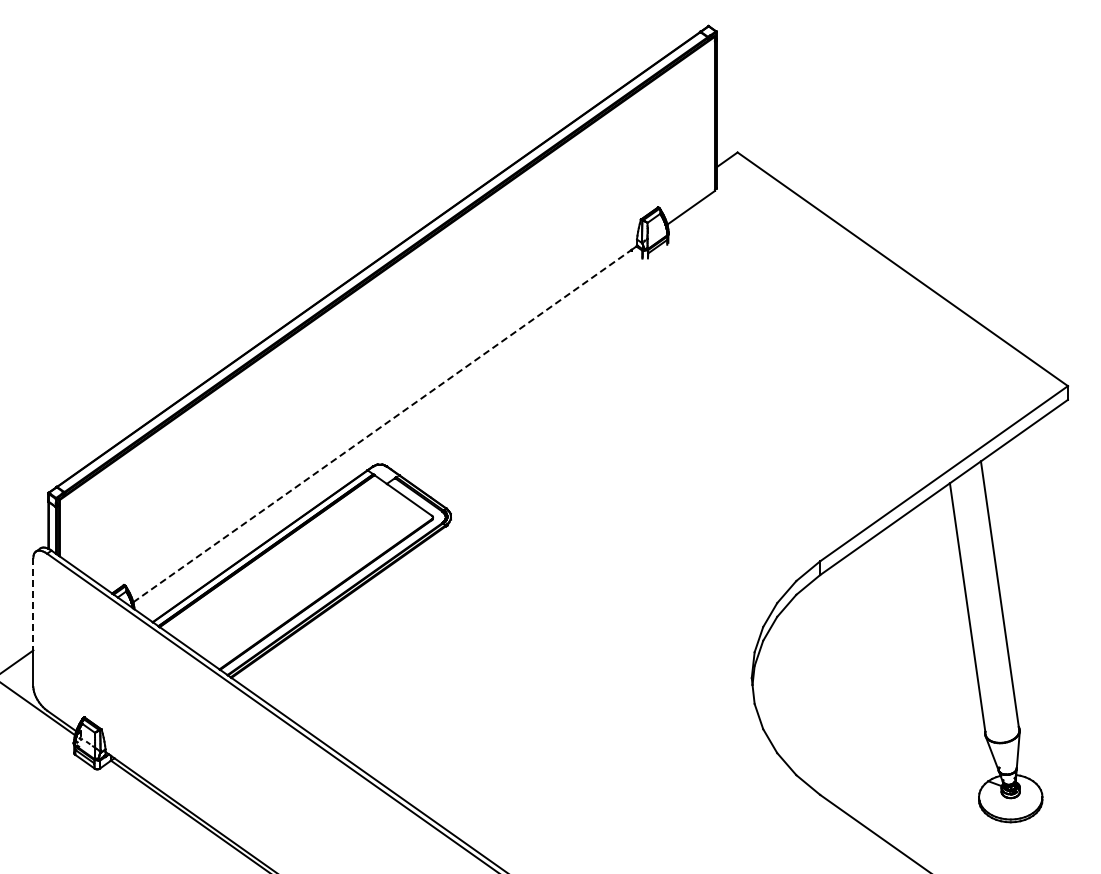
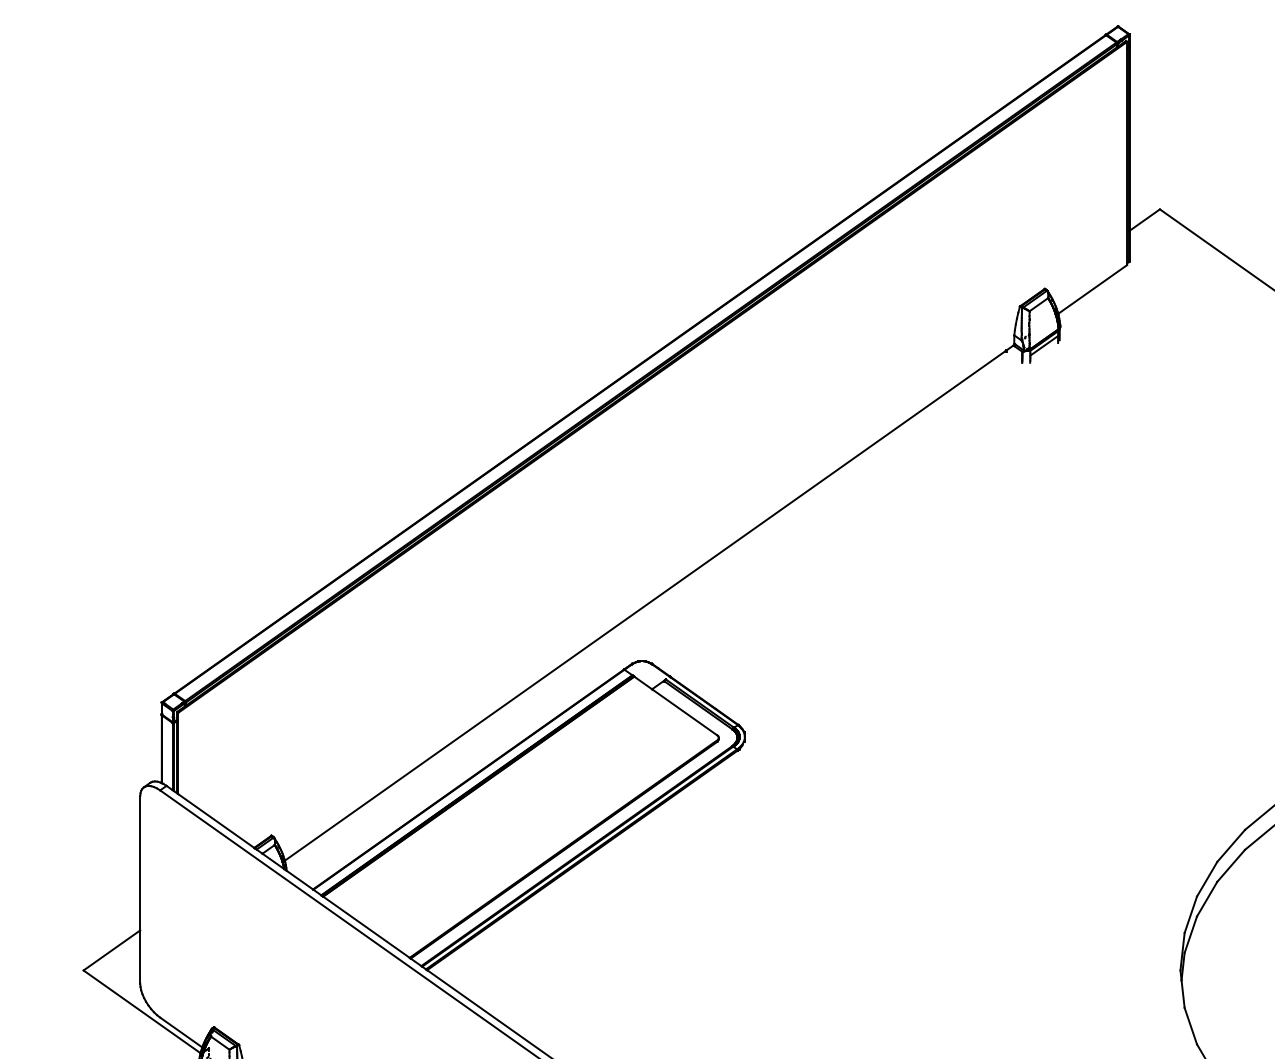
line: (382, 426) -> (645, 606), dashed -> solid
line: (33, 604) -> (140, 863), dashed -> solid

